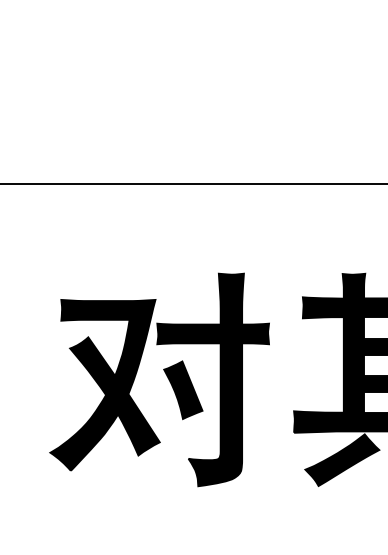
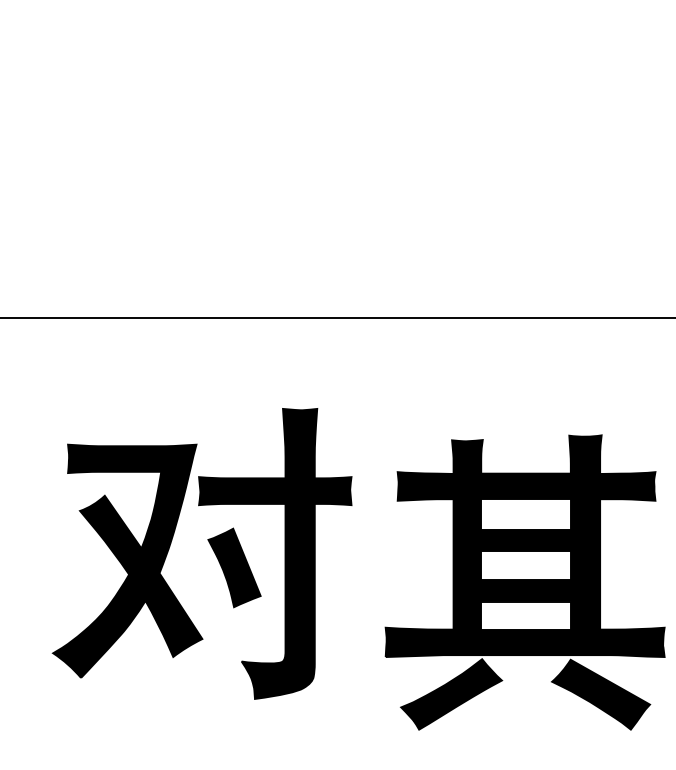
part: (165, 374) -> (210, 546), moved

